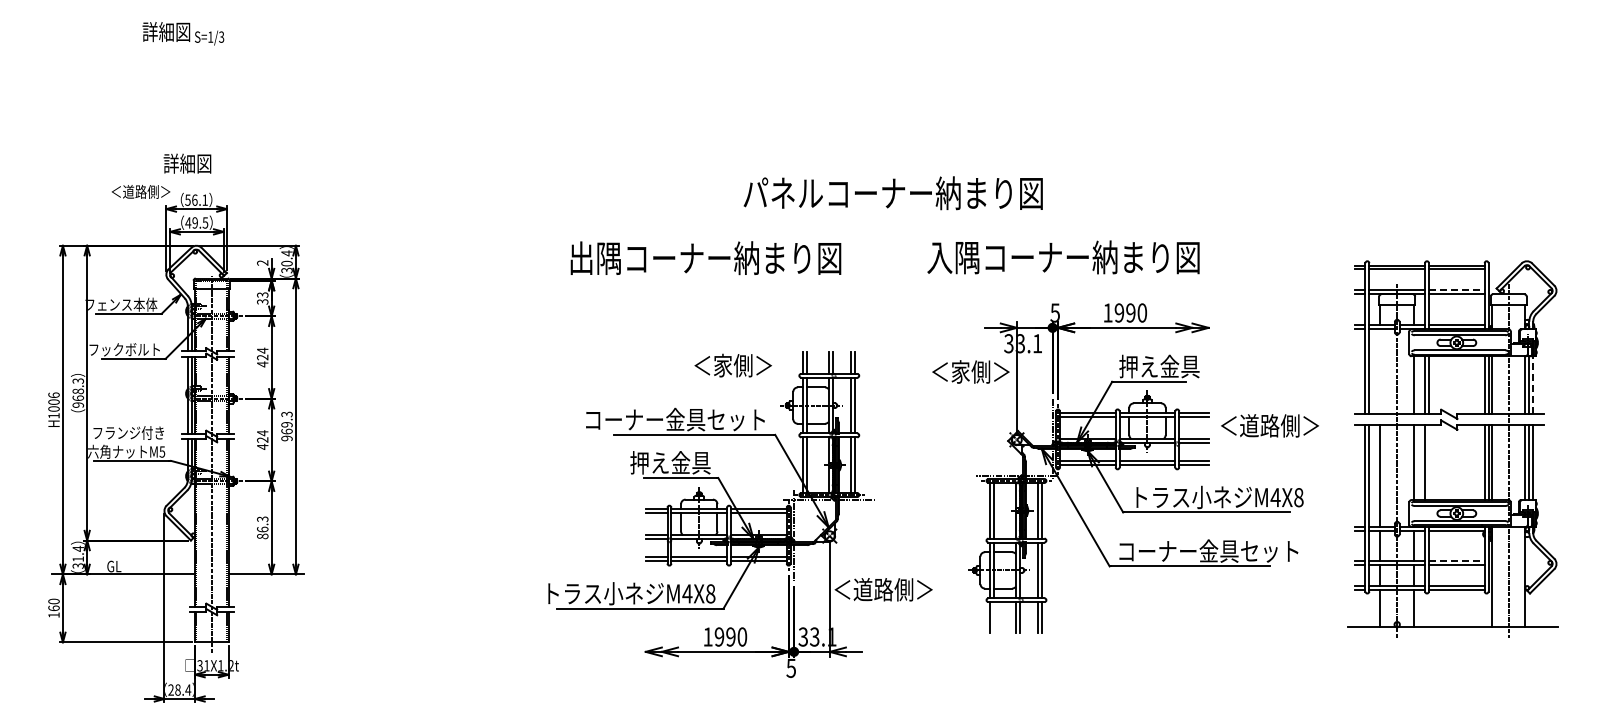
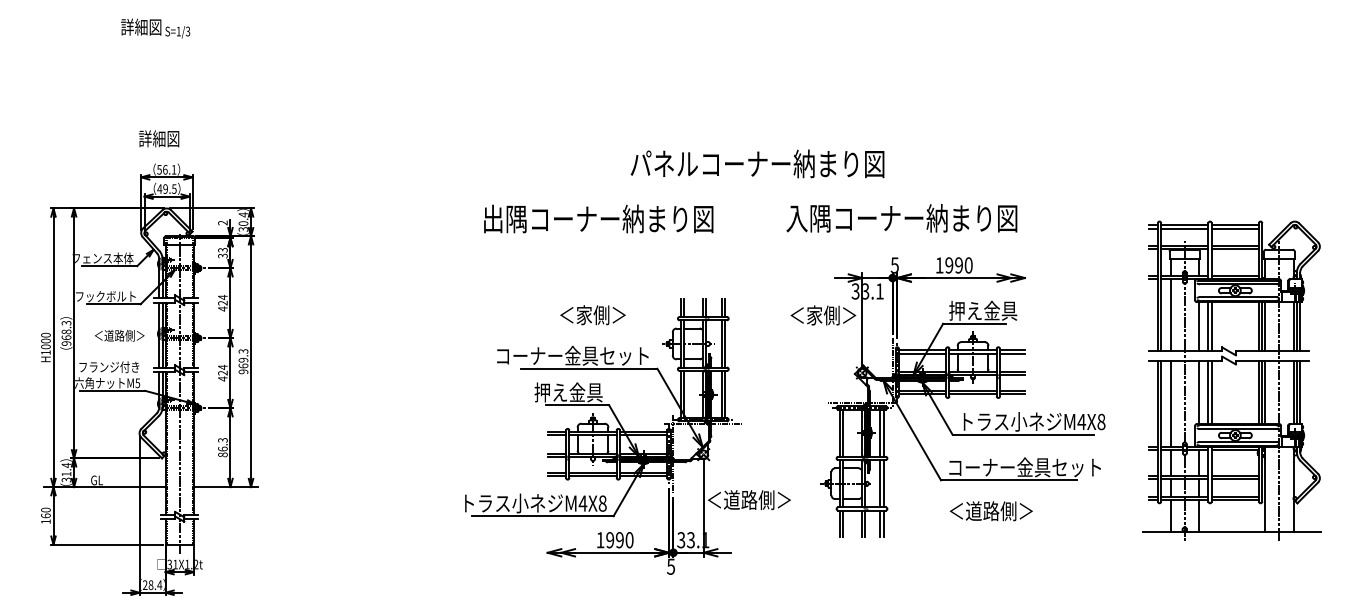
text: (140, 191) -> (119, 335), moved
line: (1456, 289) -> (1235, 245), dashed -> solid
text: (732, 365) -> (592, 315), moved
line: (1380, 371) -> (1170, 315), added
line: (1533, 383) -> (1300, 325), dashed -> solid
text: (53, 394) -> (45, 334), H1006 -> H1000
text: (1269, 425) -> (990, 510), moved
line: (1428, 462) -> (1211, 392), added
line: (1456, 560) -> (1235, 475), dashed -> solid
line: (993, 617) -> (842, 523), added

